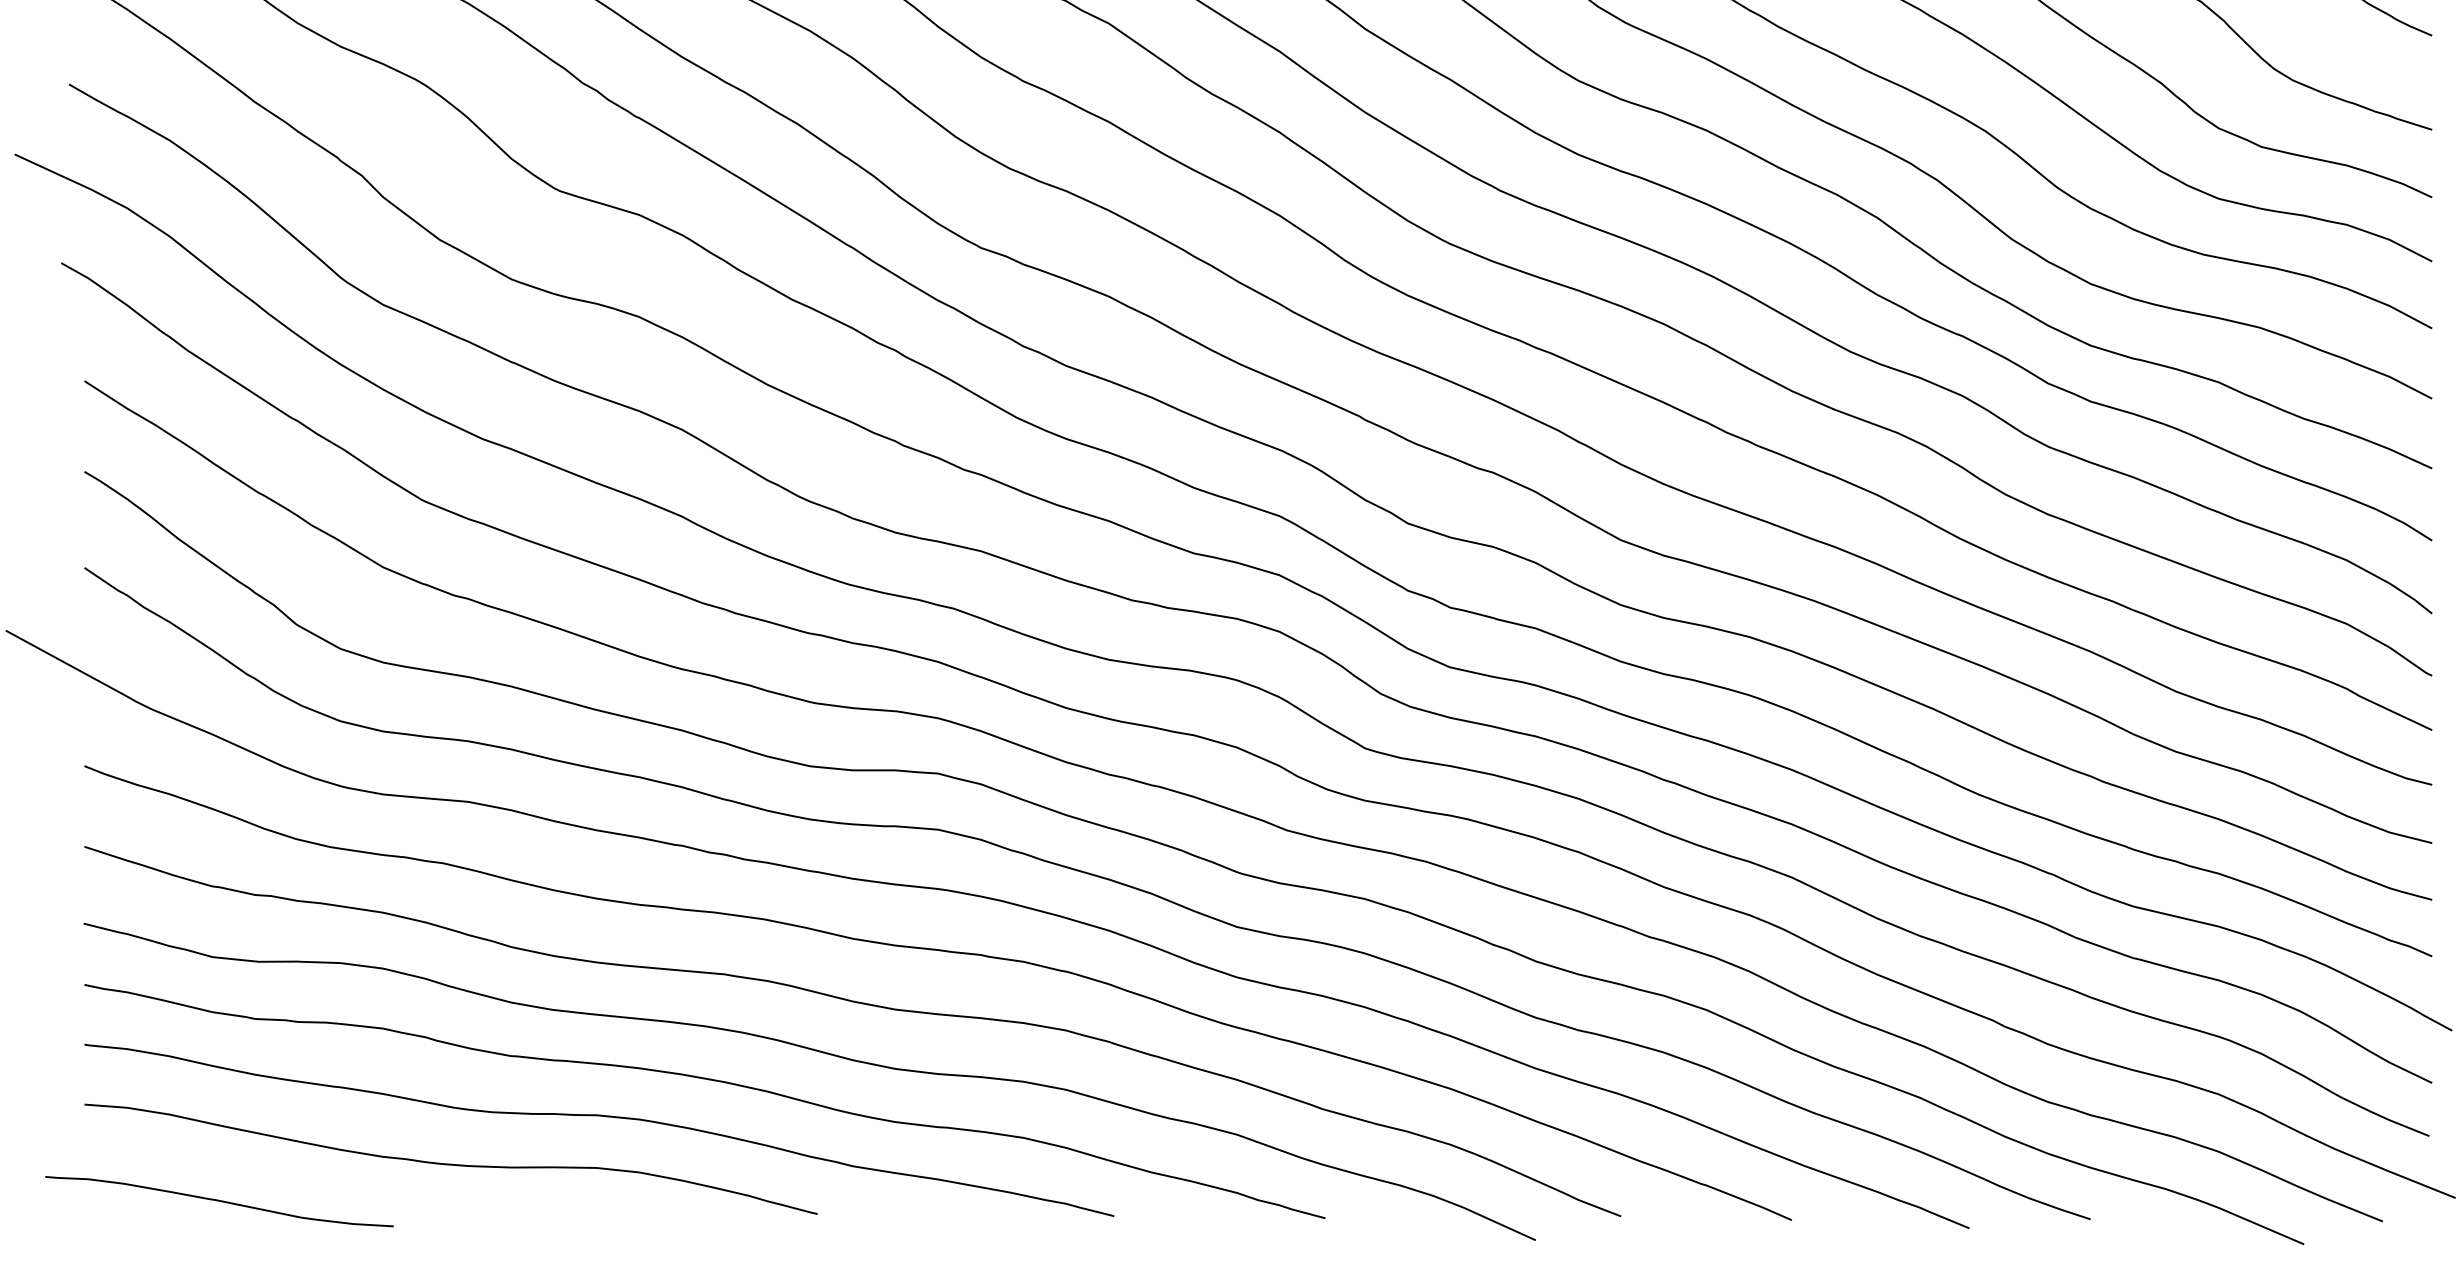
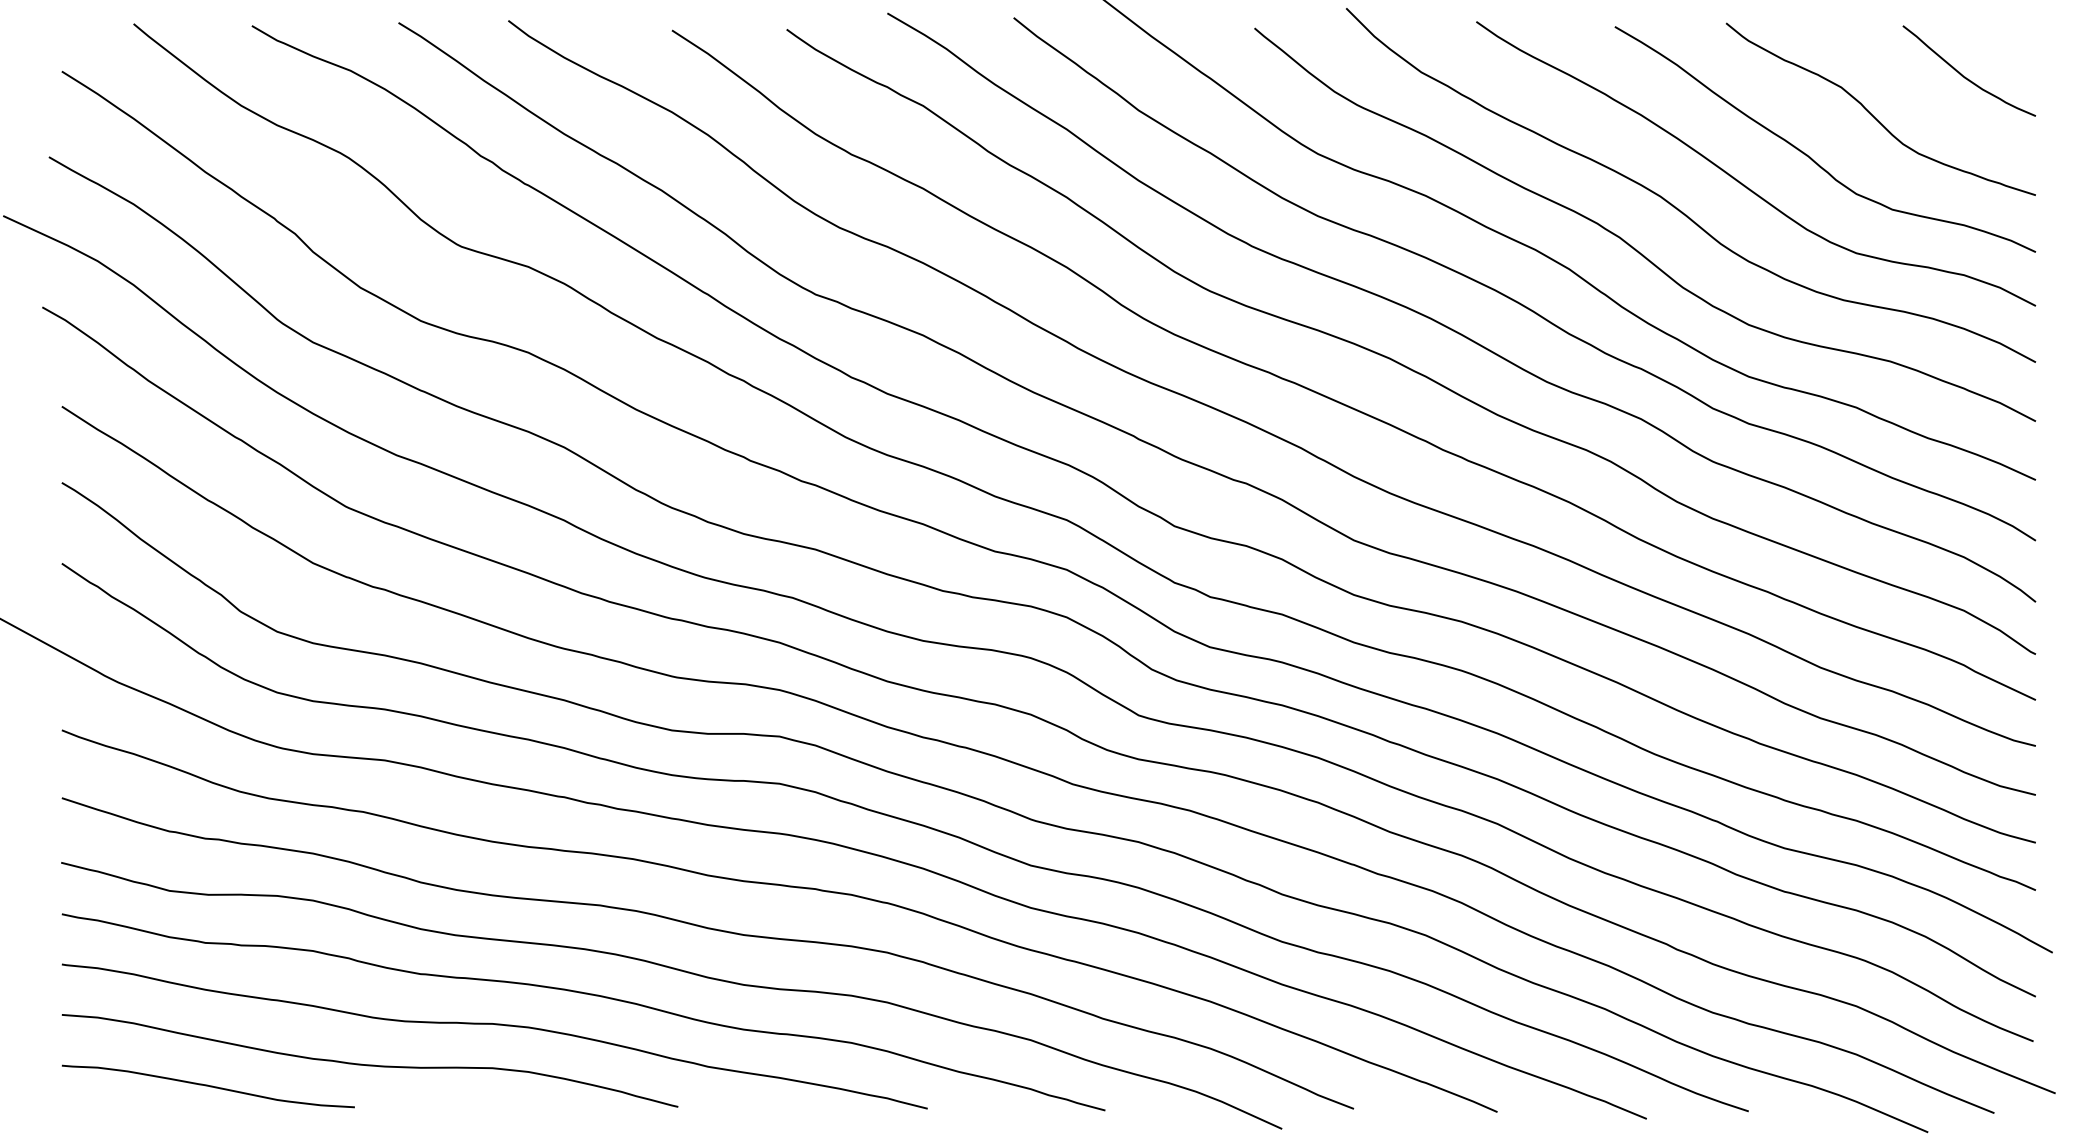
curve: (219, 1201) -> (208, 1086), moved

